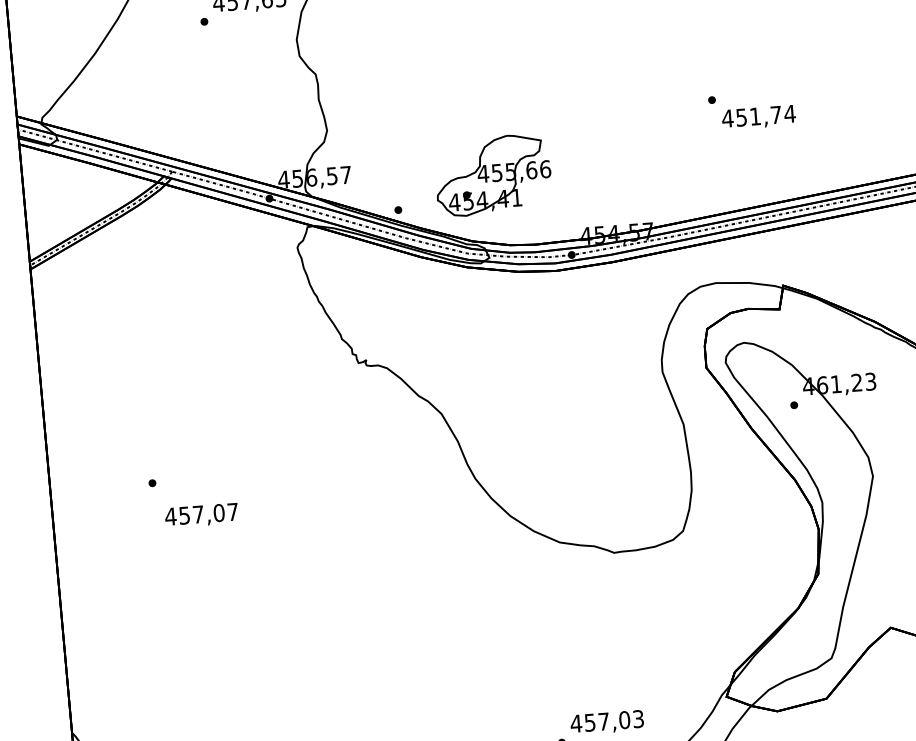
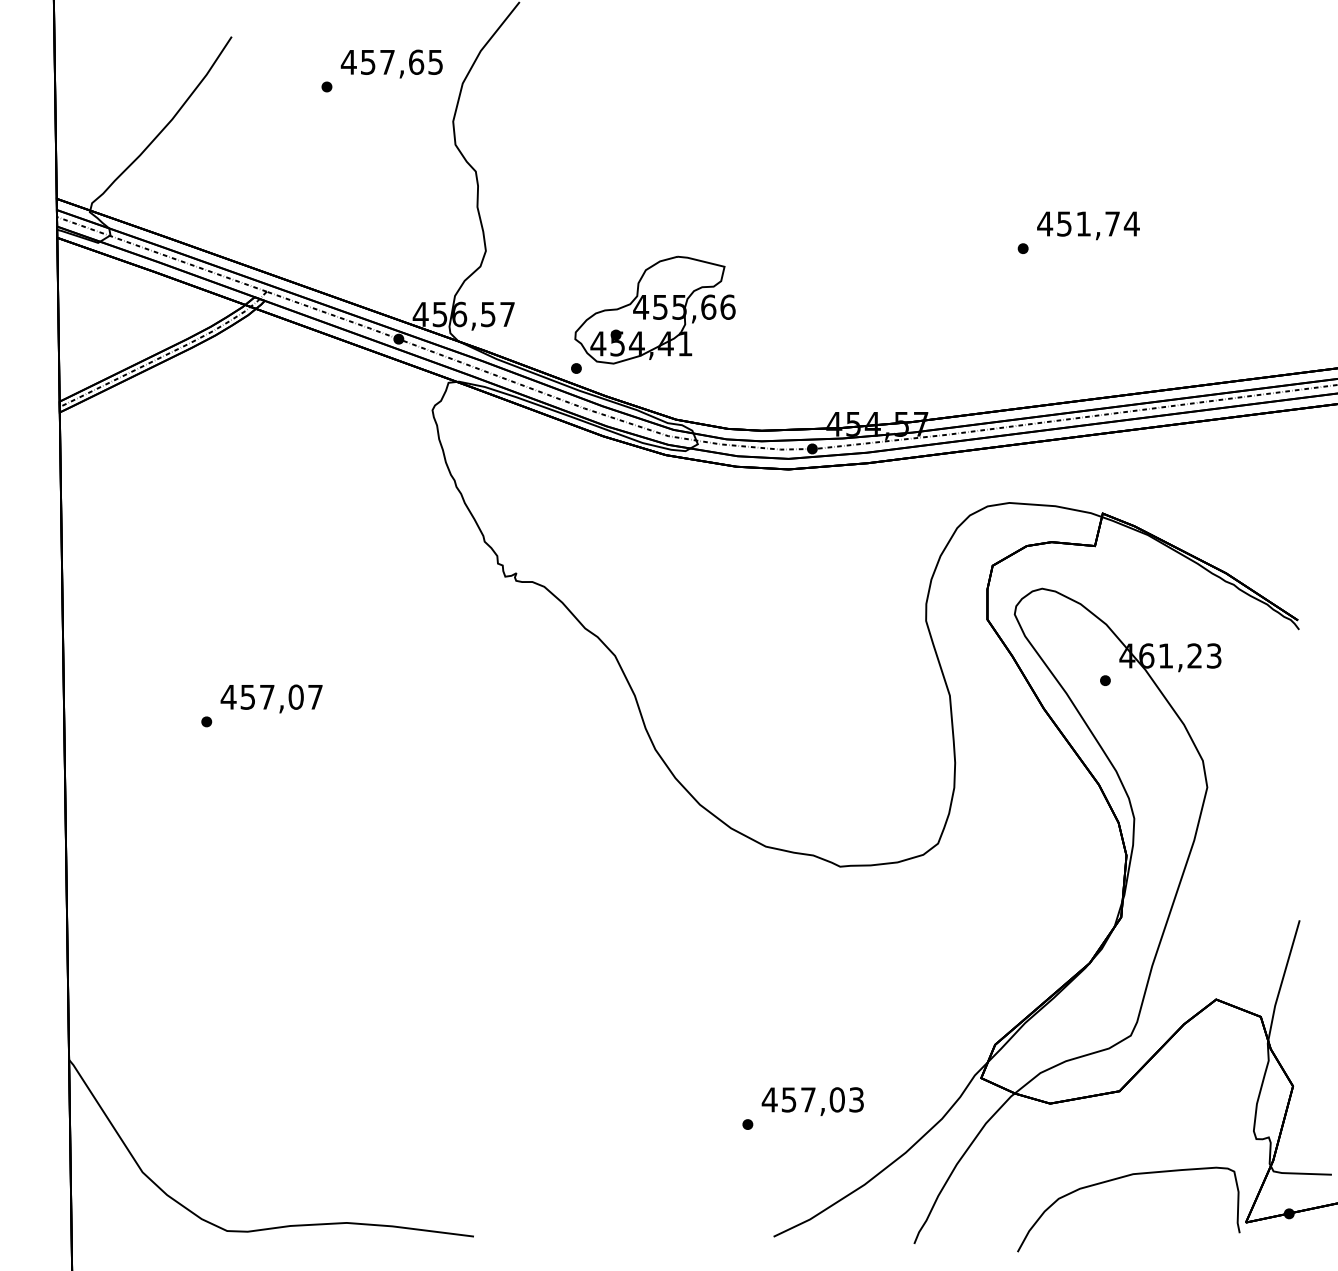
text: (758, 117) -> (1088, 225), moved
part: (493, 174) -> (654, 309), moved
text: (201, 515) -> (271, 698), moved

